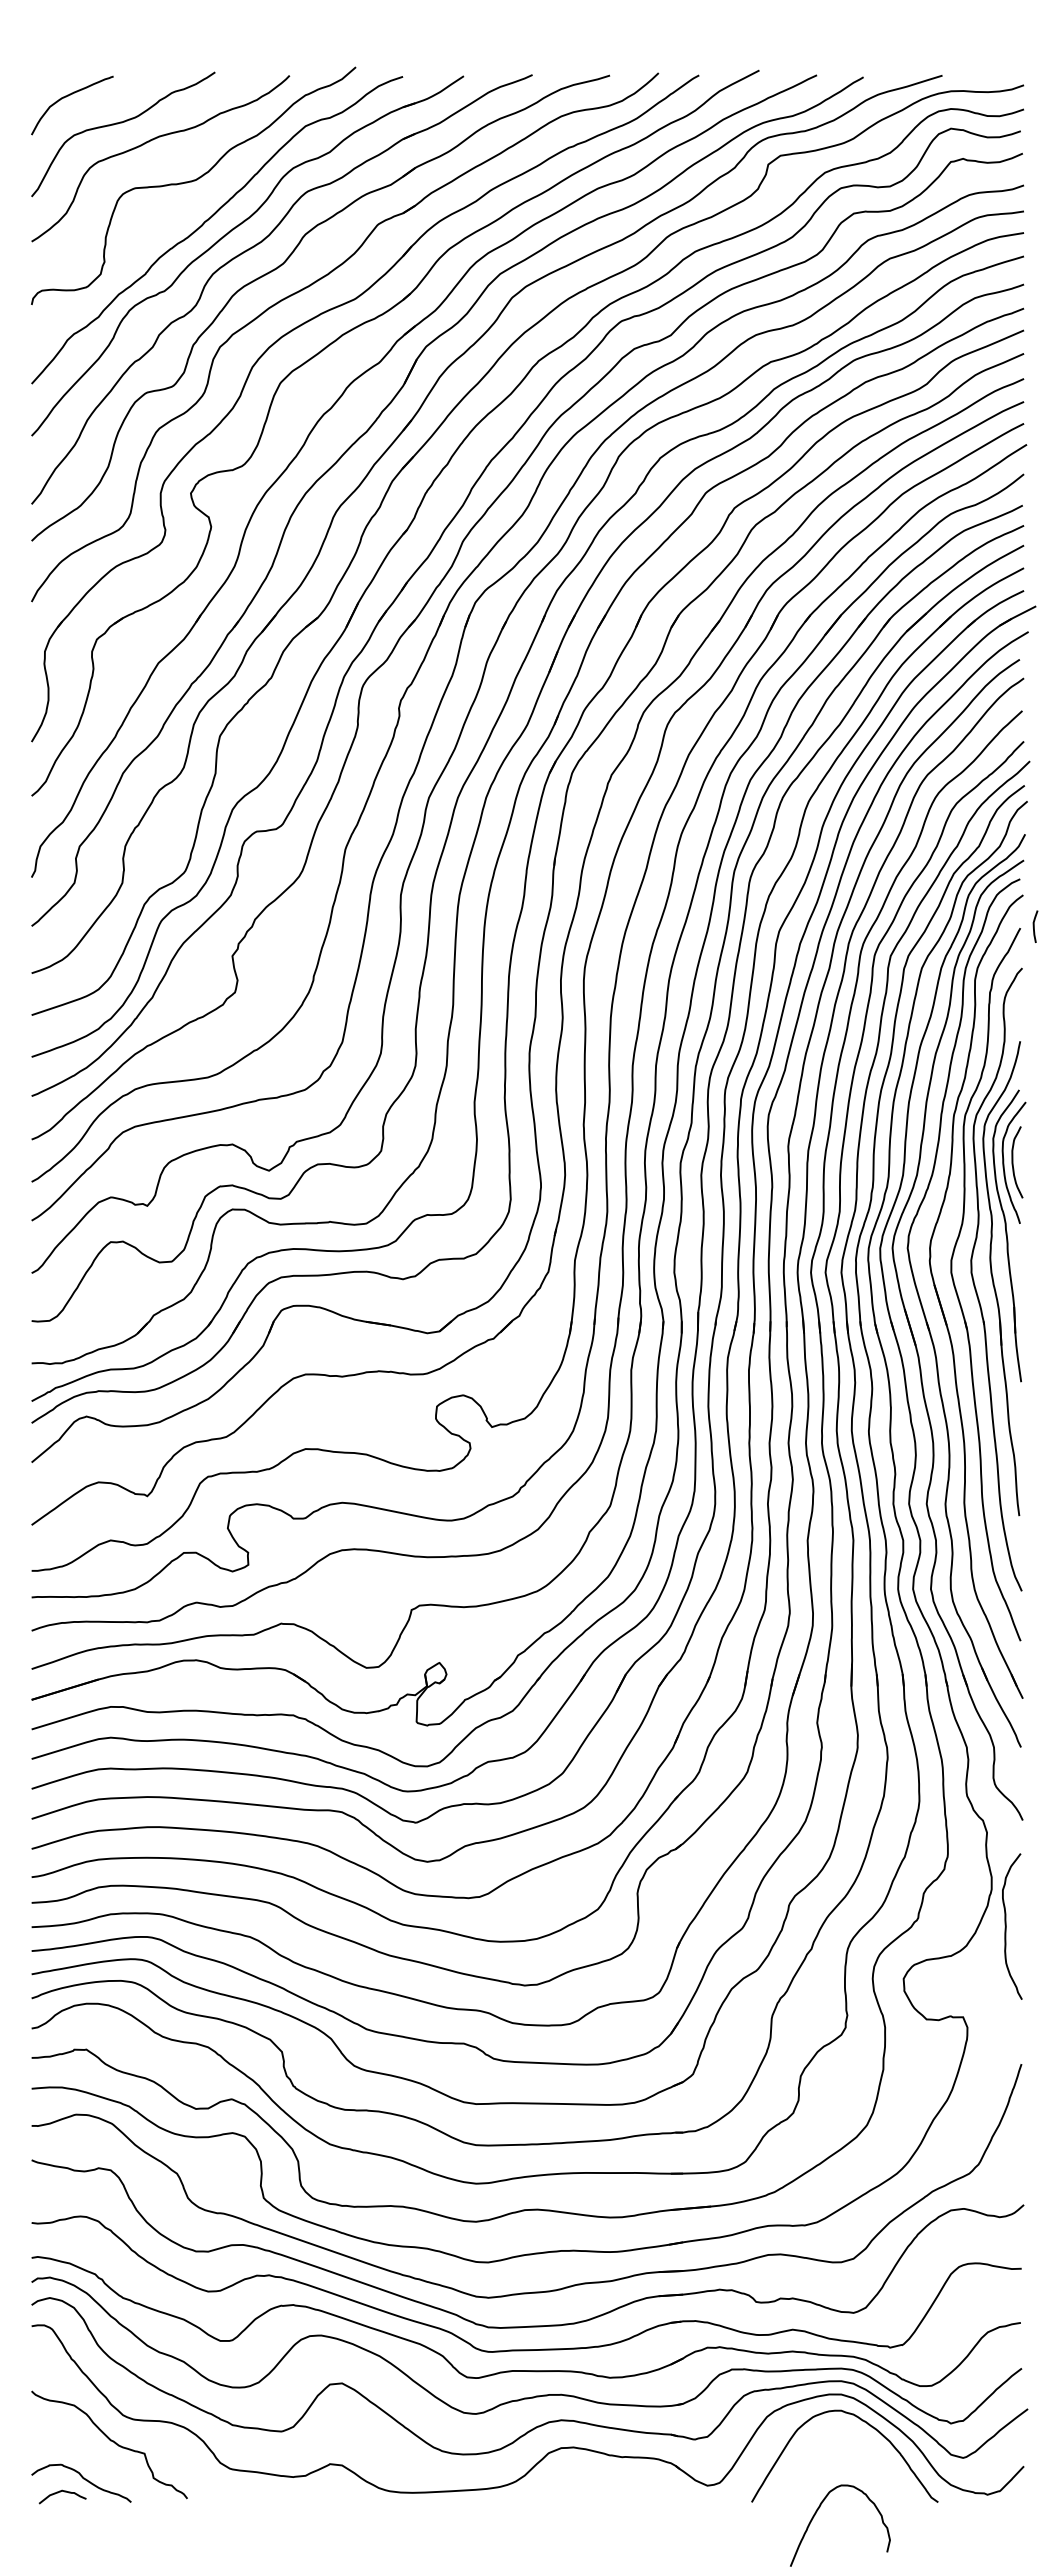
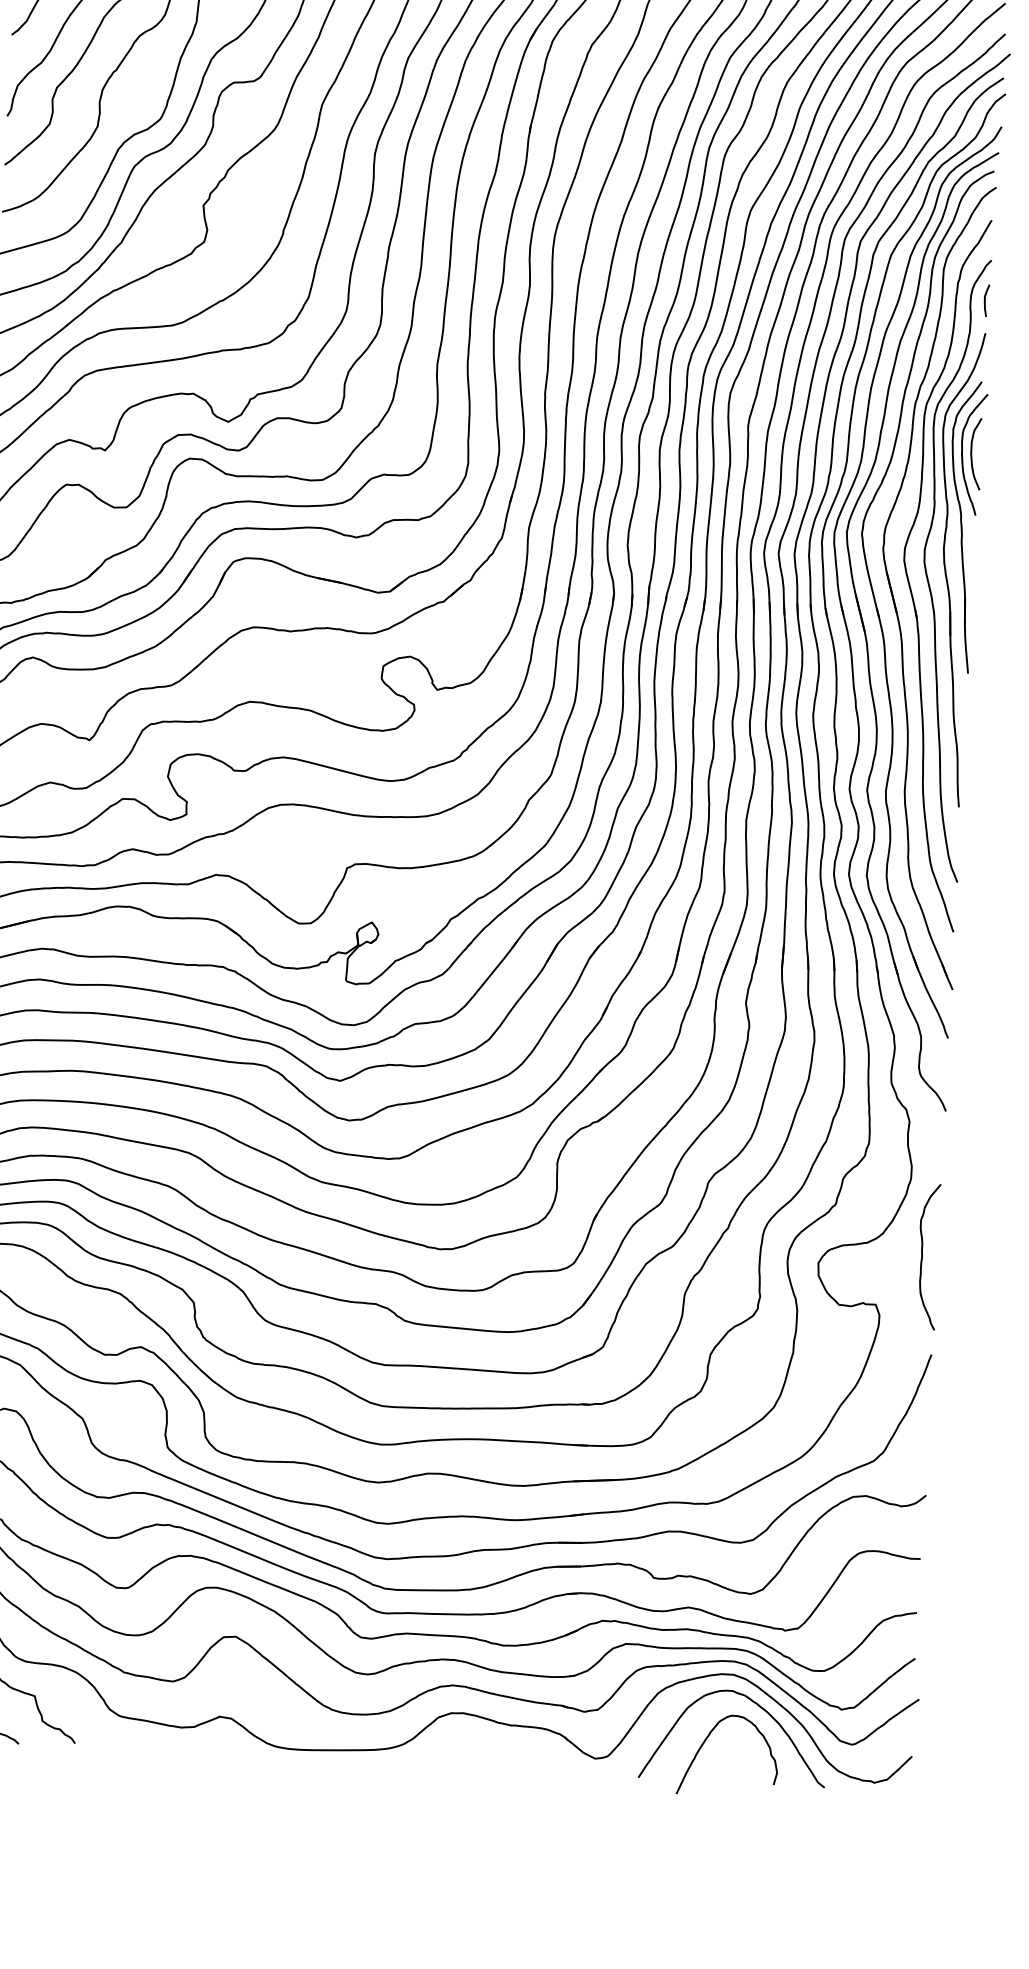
curve: (1034, 926) -> (985, 300), moved
curve: (1006, 1926) -> (922, 1256), moved
curve: (818, 2510) -> (707, 1739), moved

